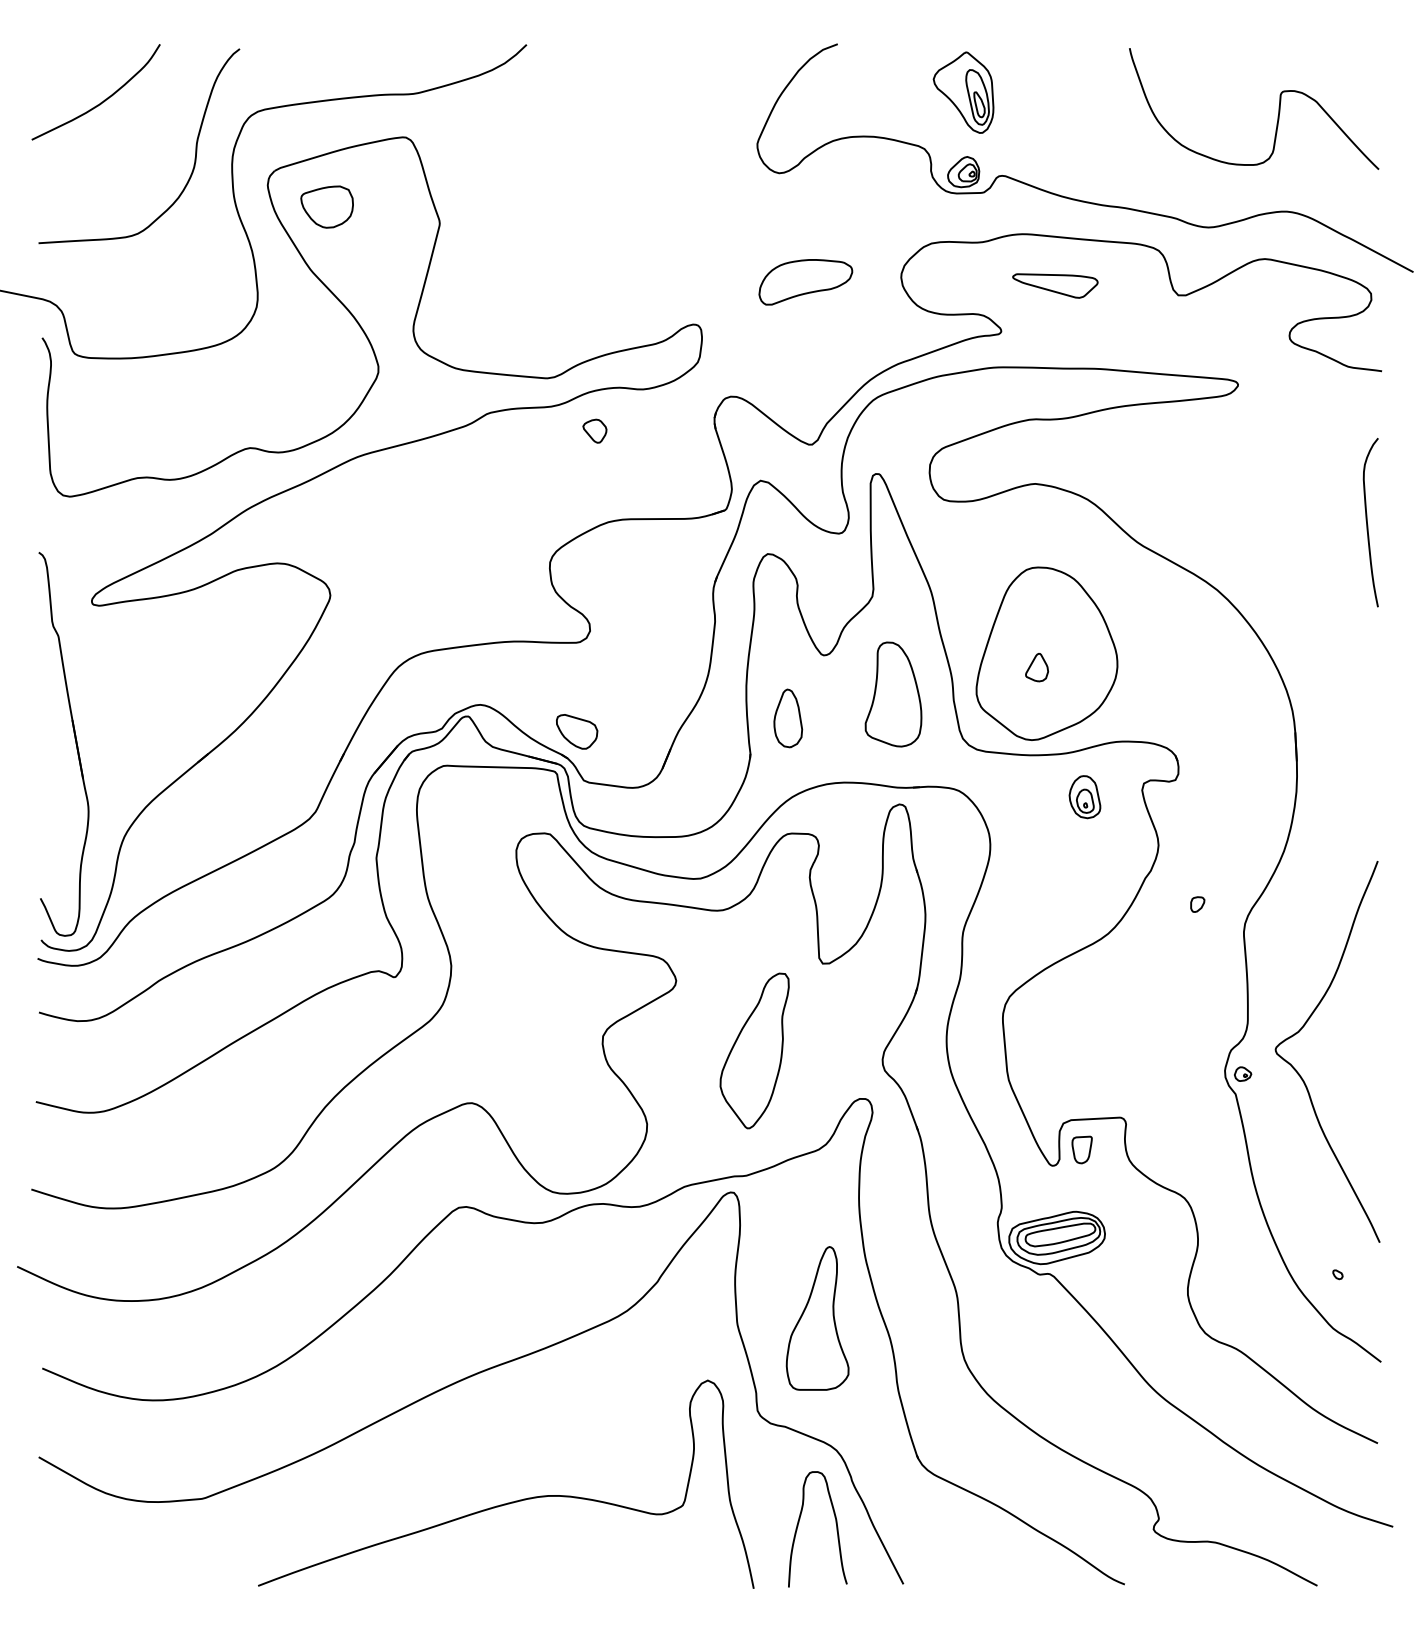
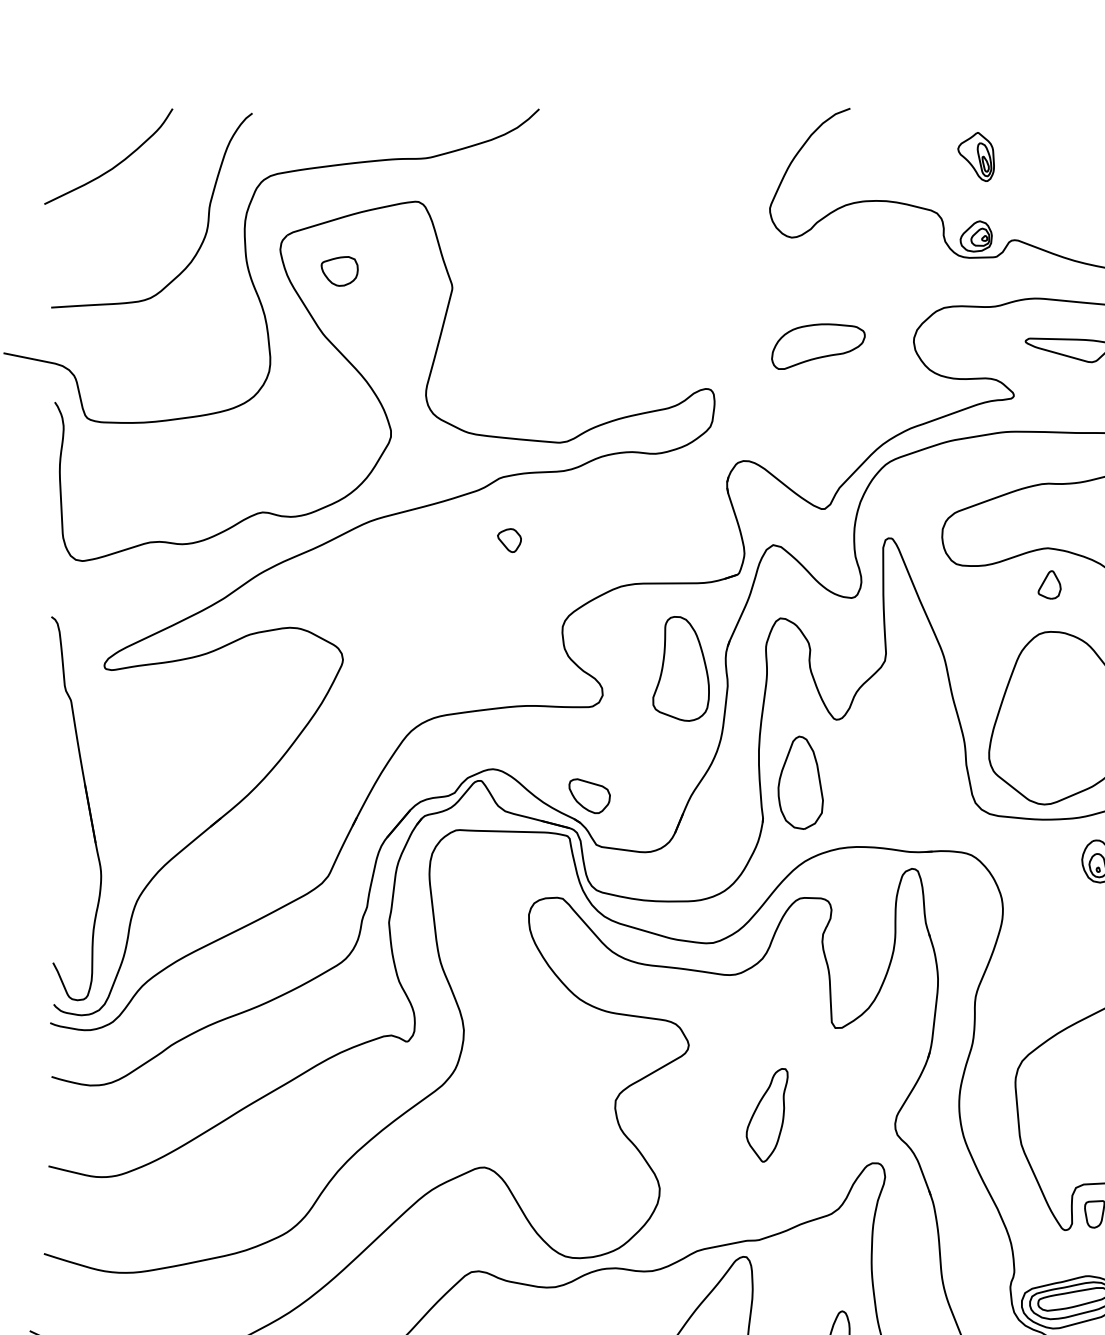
part: (963, 92) -> (976, 156), size x0.6
part: (326, 206) -> (339, 270), size x0.7
part: (594, 430) -> (509, 539), moved
part: (1037, 667) -> (1050, 584), moved
part: (893, 694) -> (681, 668), moved
part: (788, 718) -> (801, 782), size x1.6
part: (754, 1050) -> (767, 1114), size x0.6

